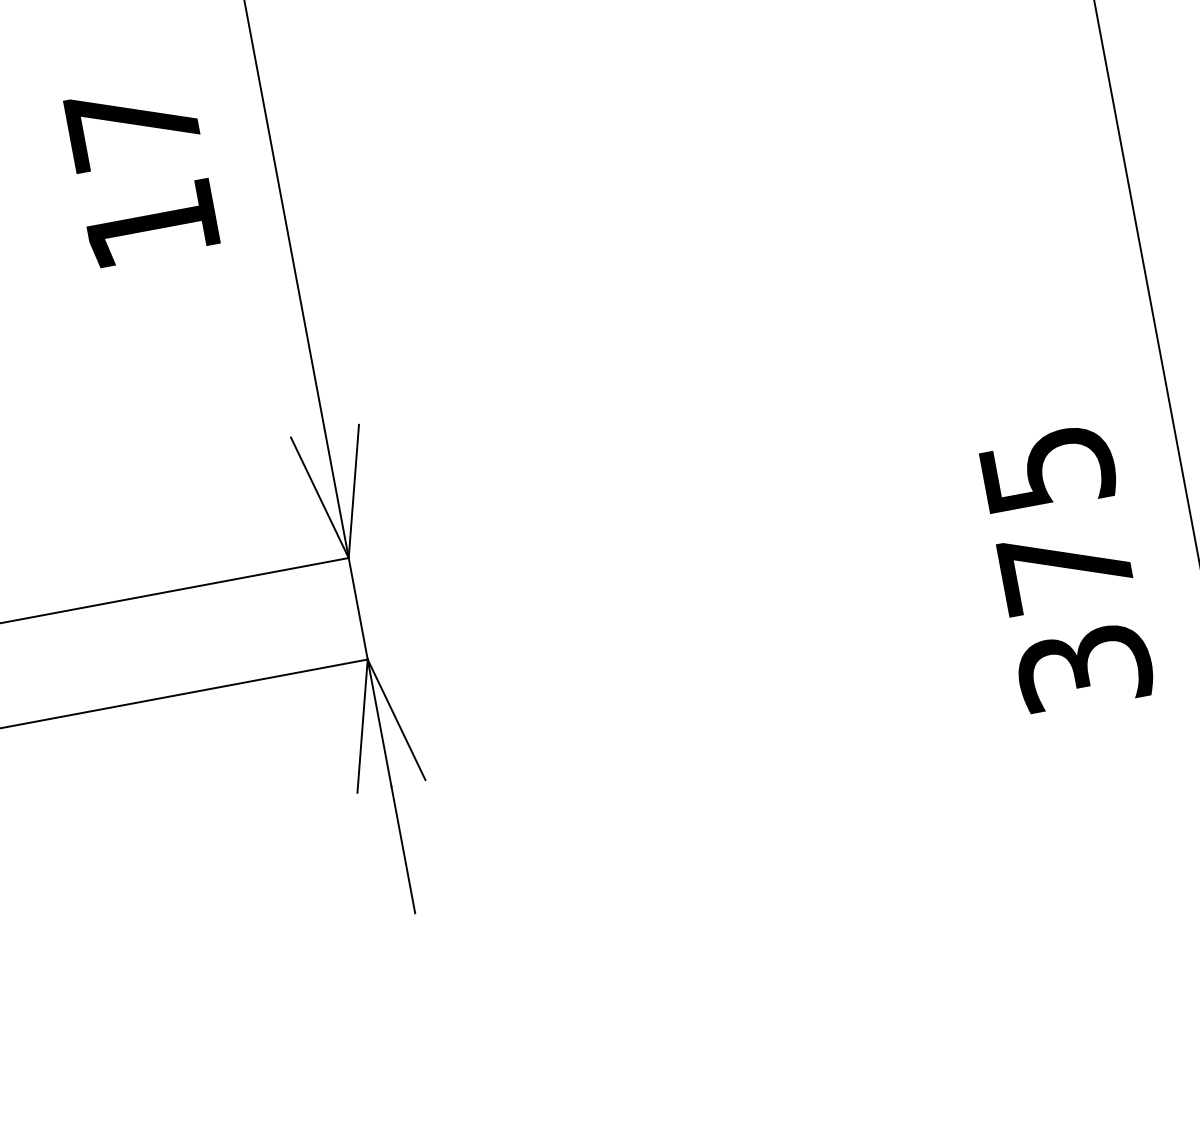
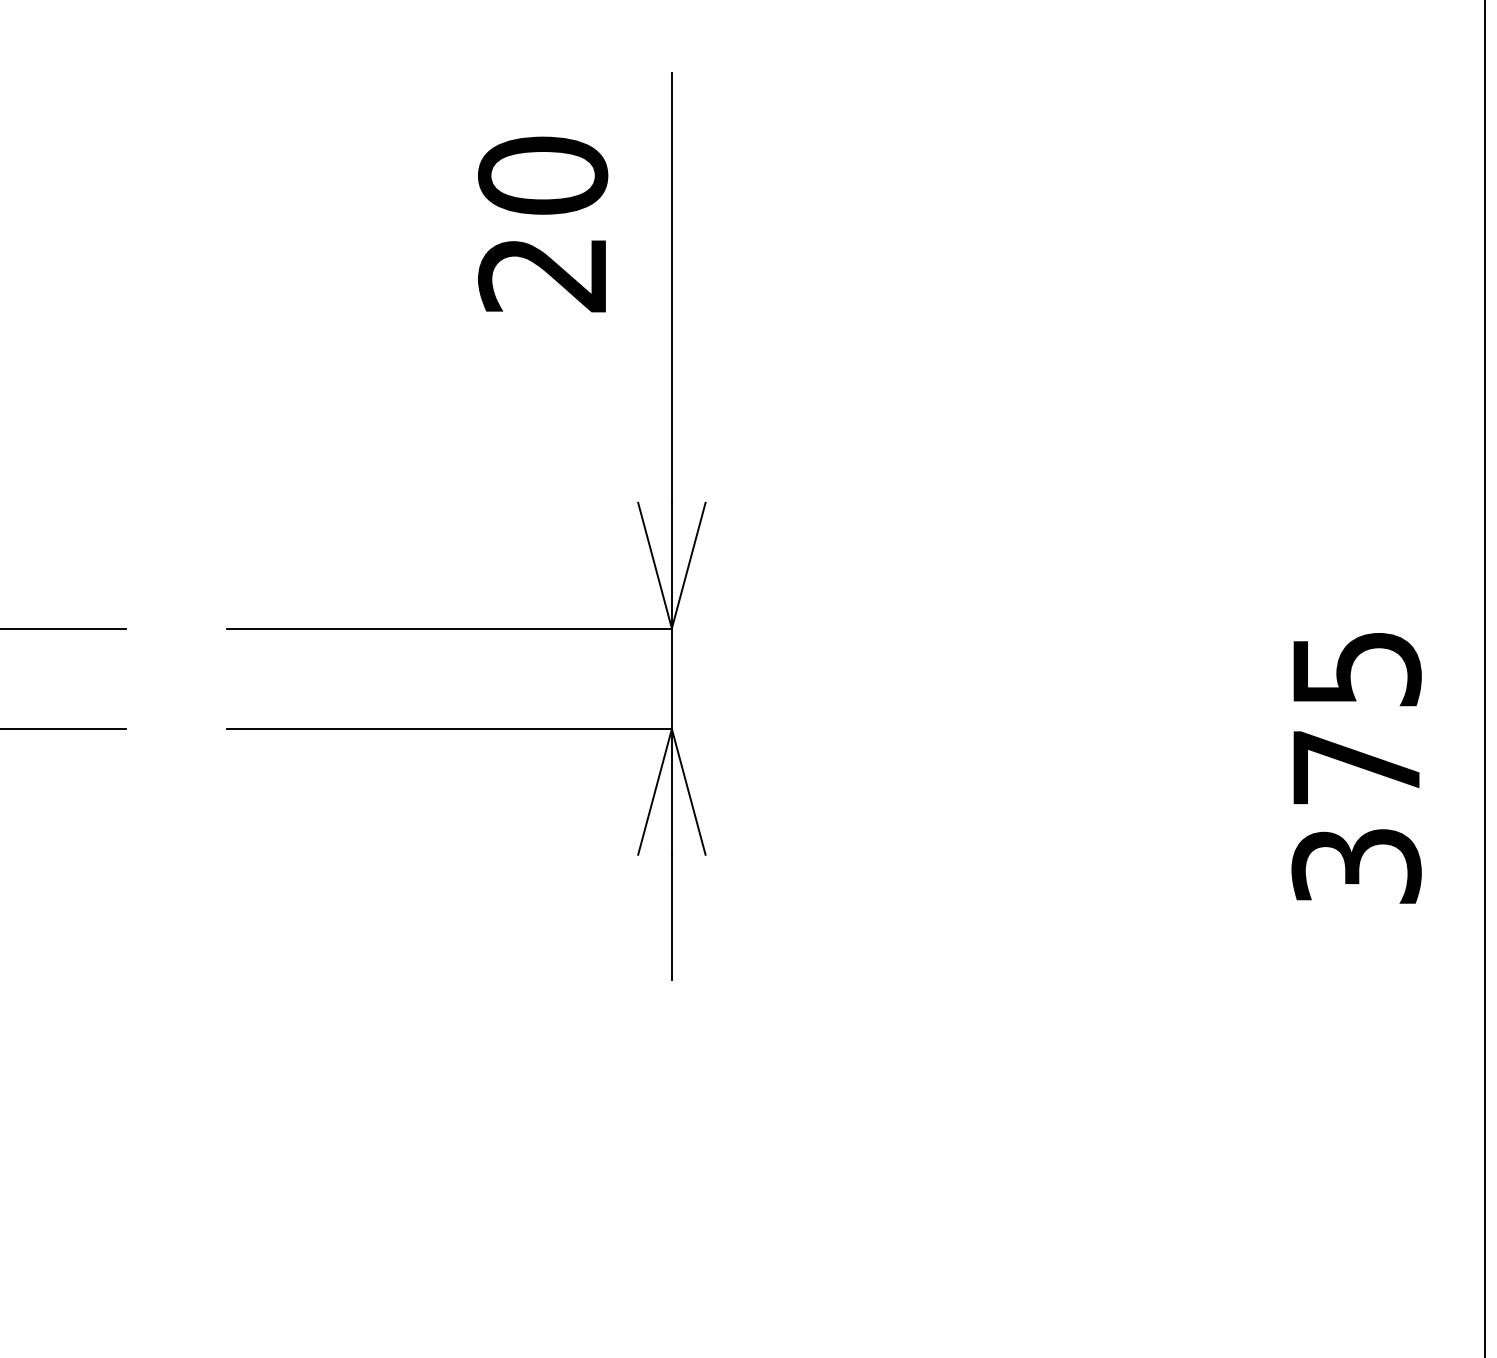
text: (142, 174) -> (543, 224), 17 -> 20

